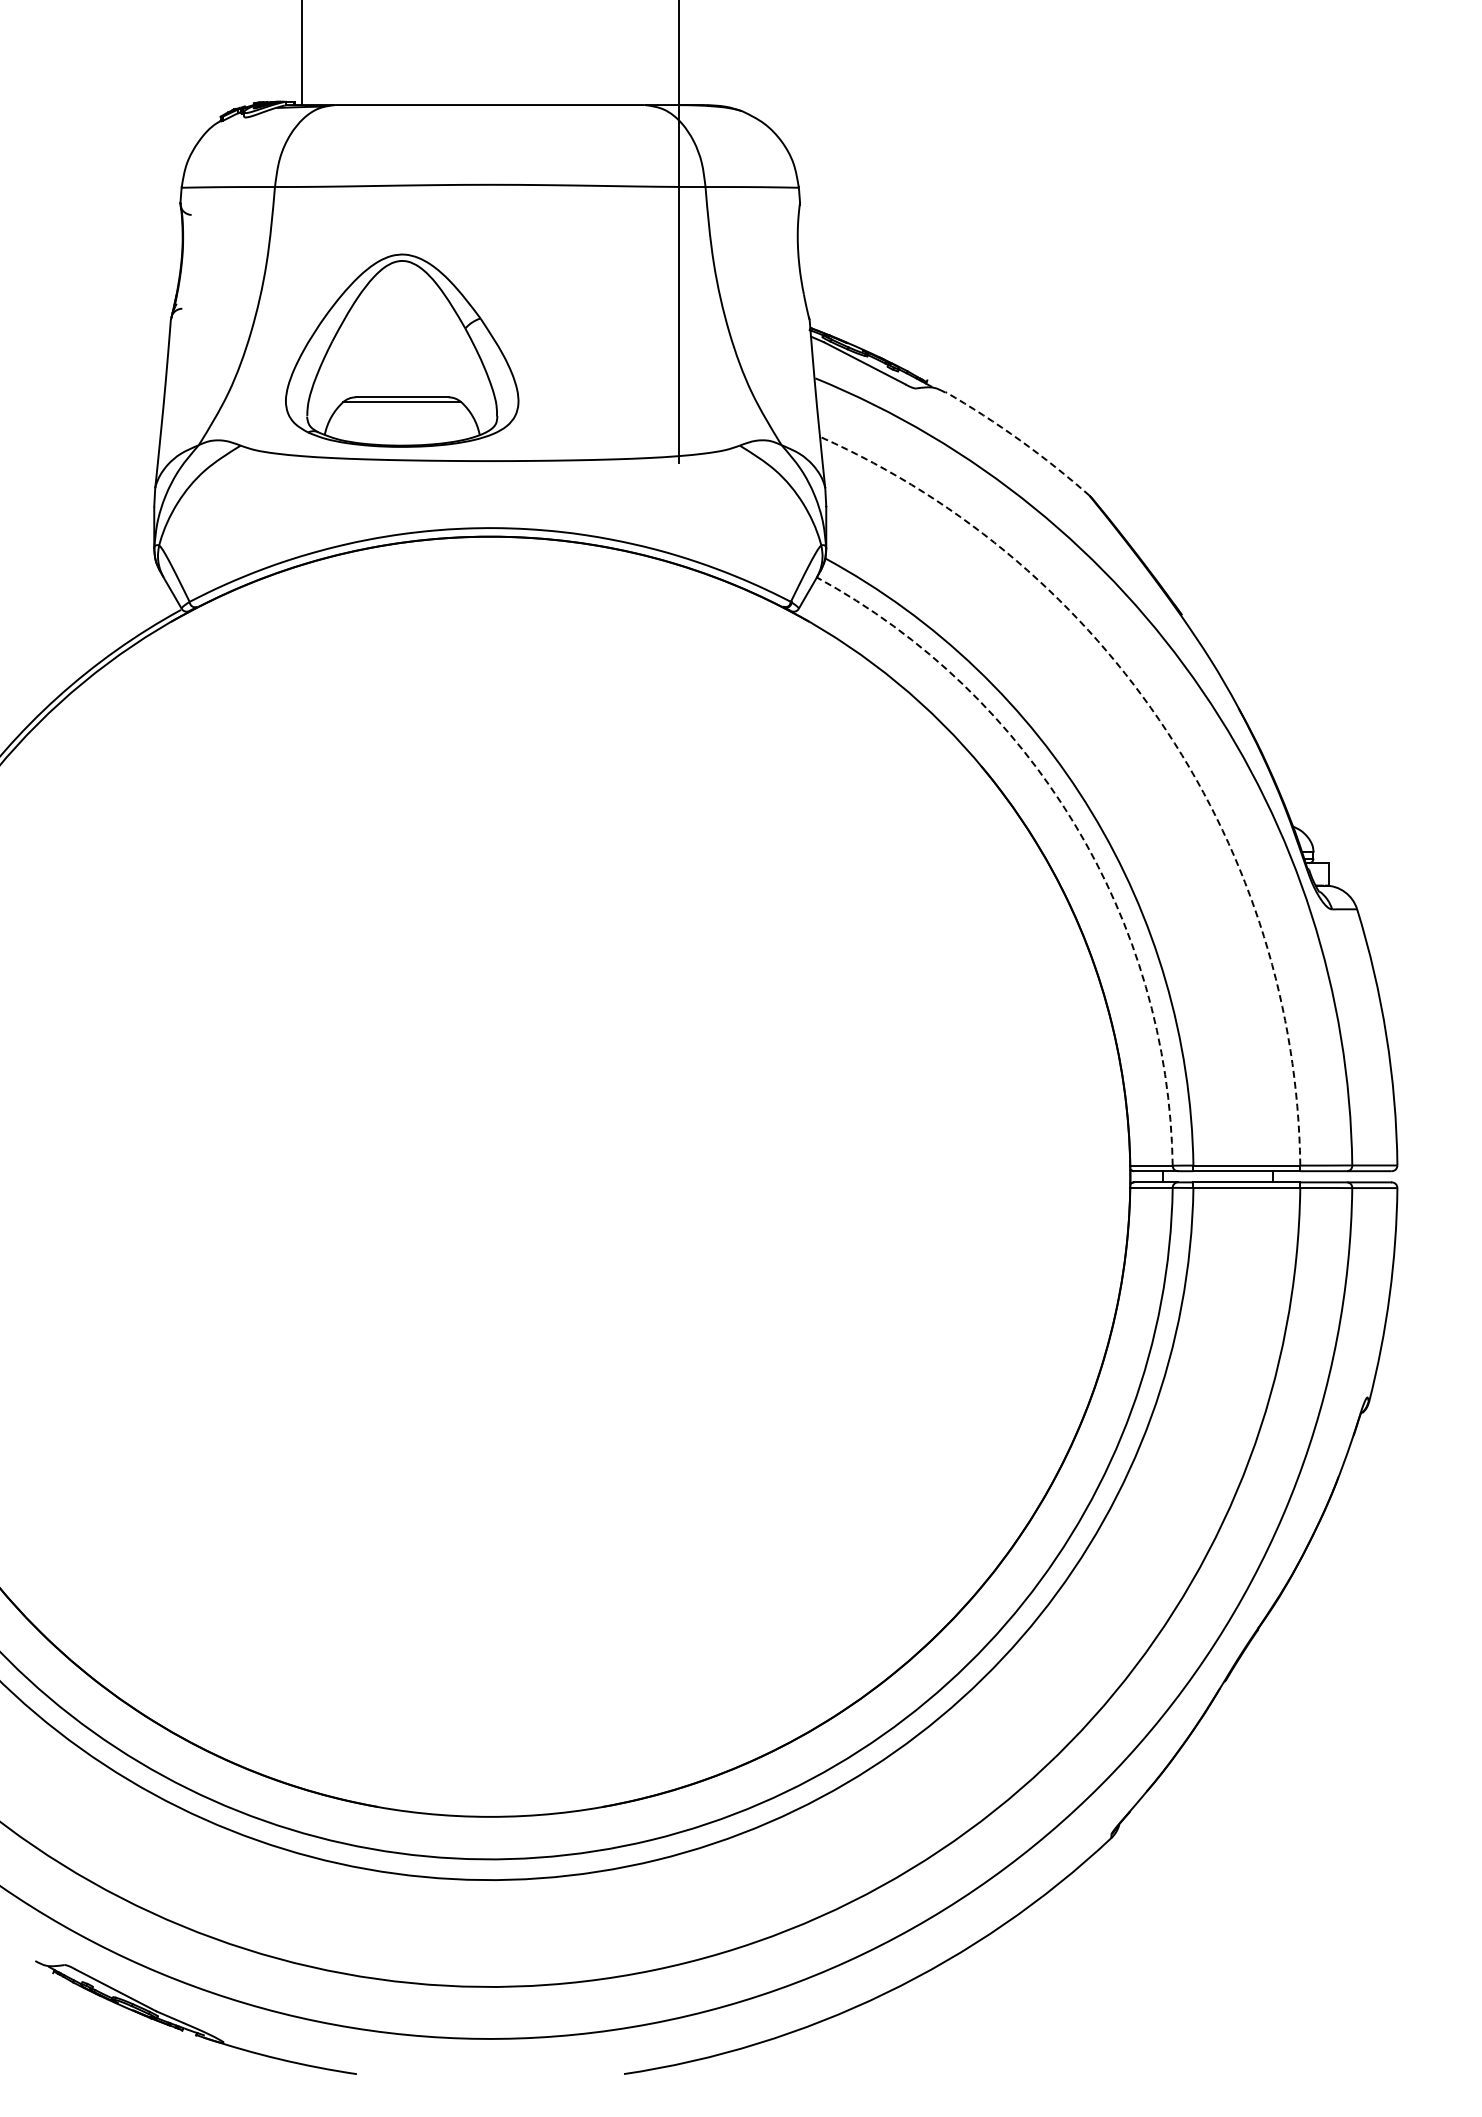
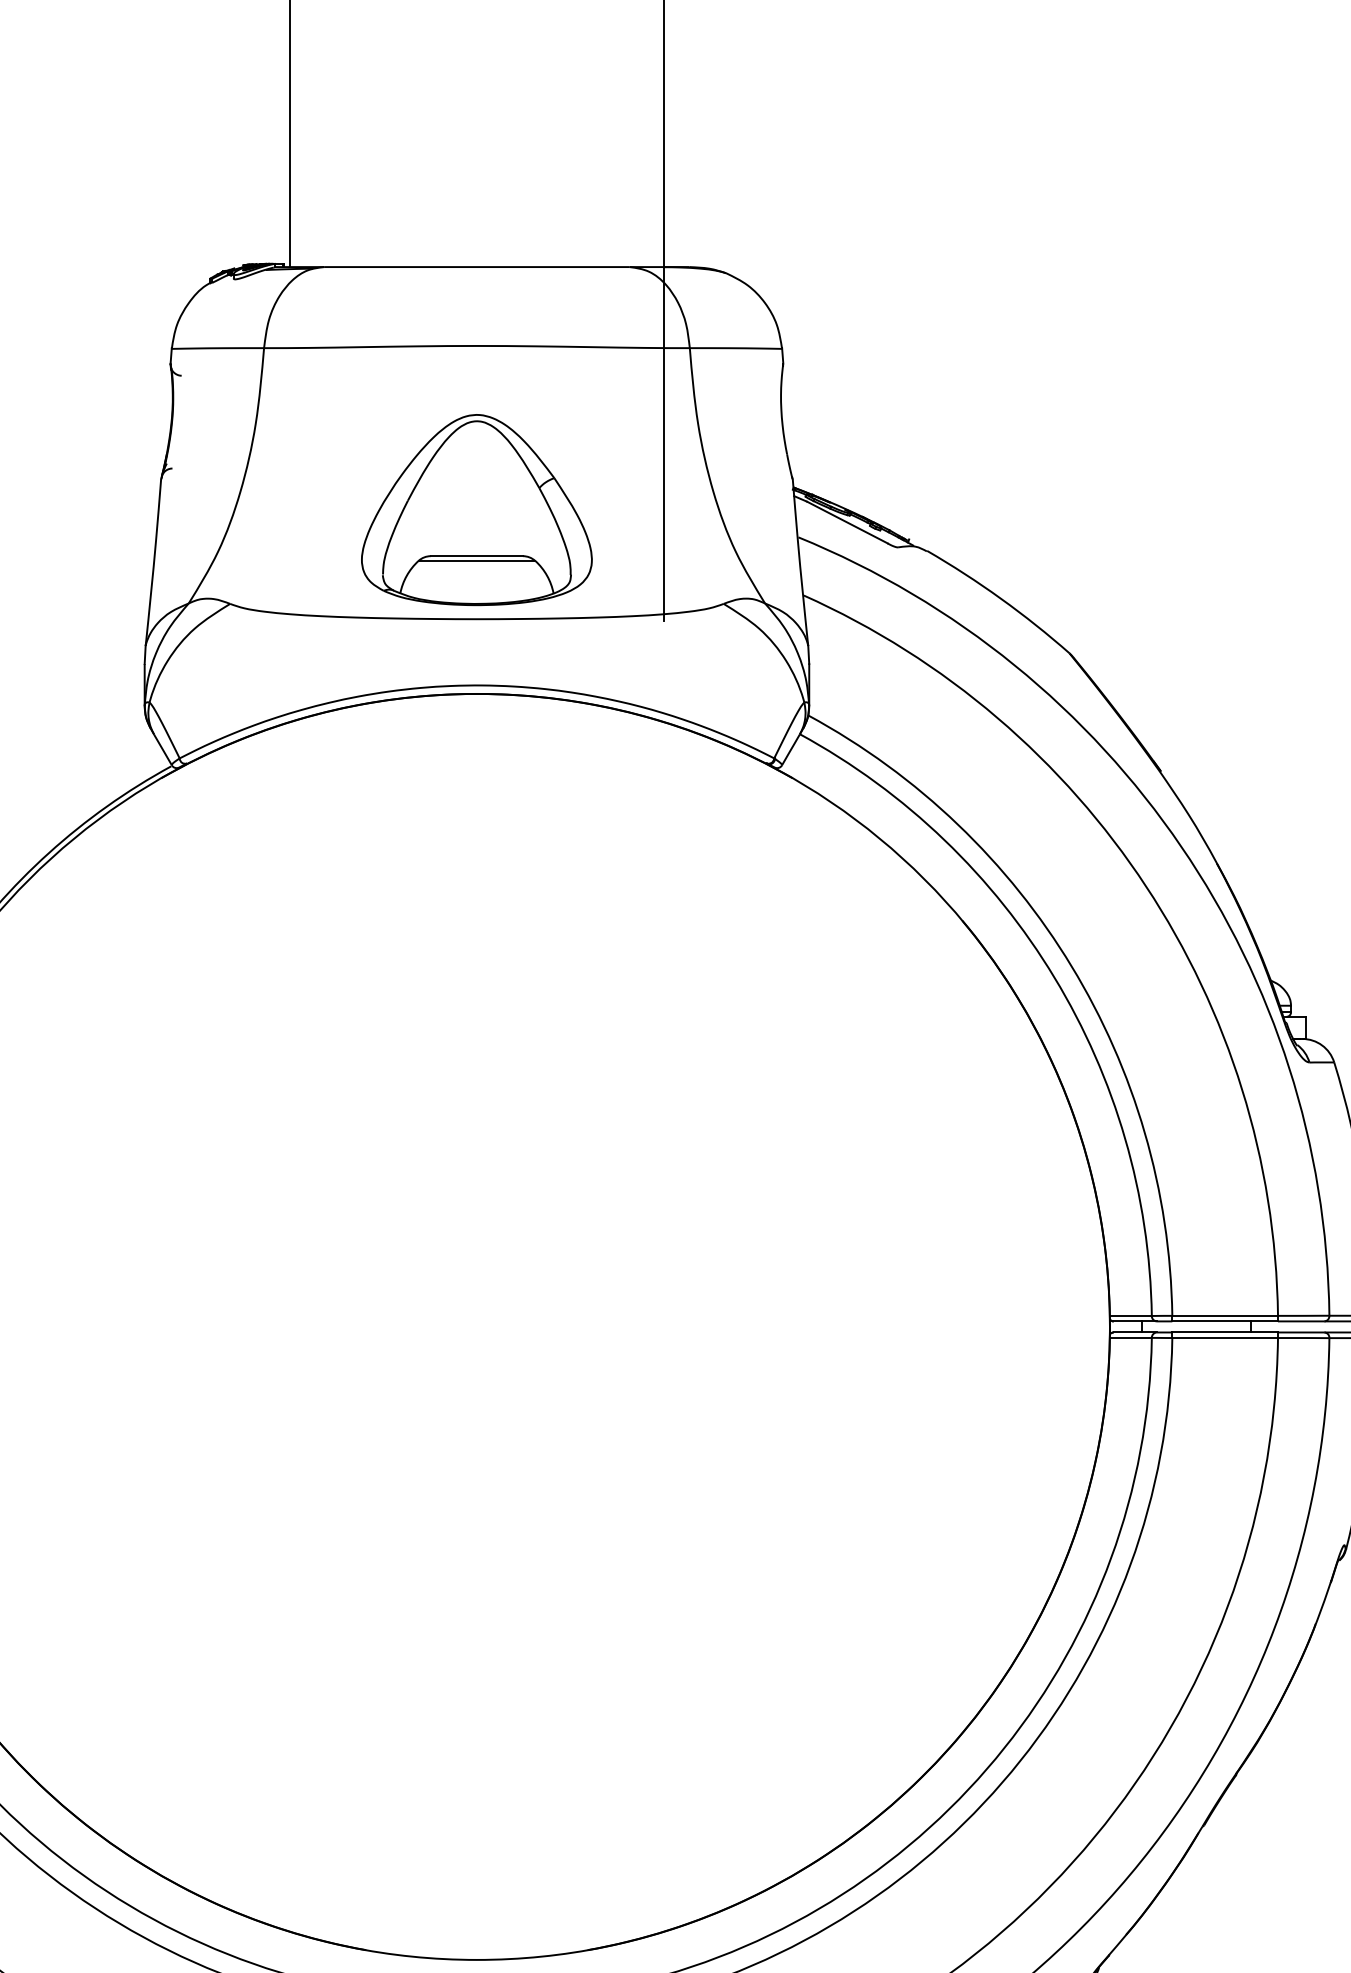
part: (402, 350) -> (477, 509), moved
arc: (1020, 440) -> (1001, 598), dashed -> solid
arc: (1166, 731) -> (1145, 886), dashed -> solid
arc: (1074, 823) -> (1054, 977), dashed -> solid

